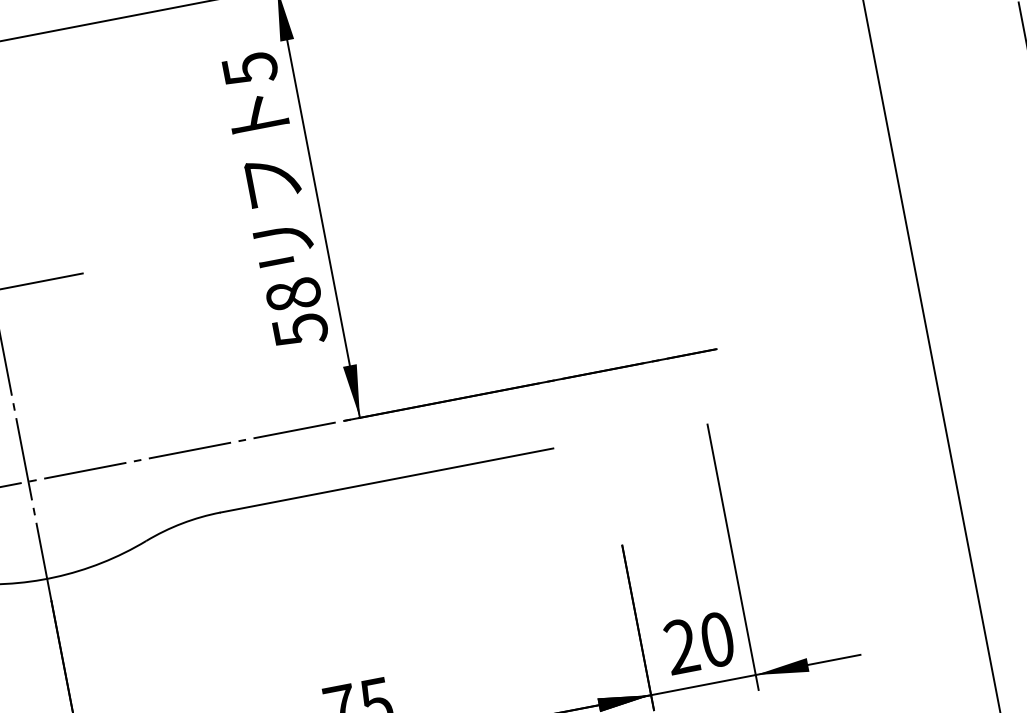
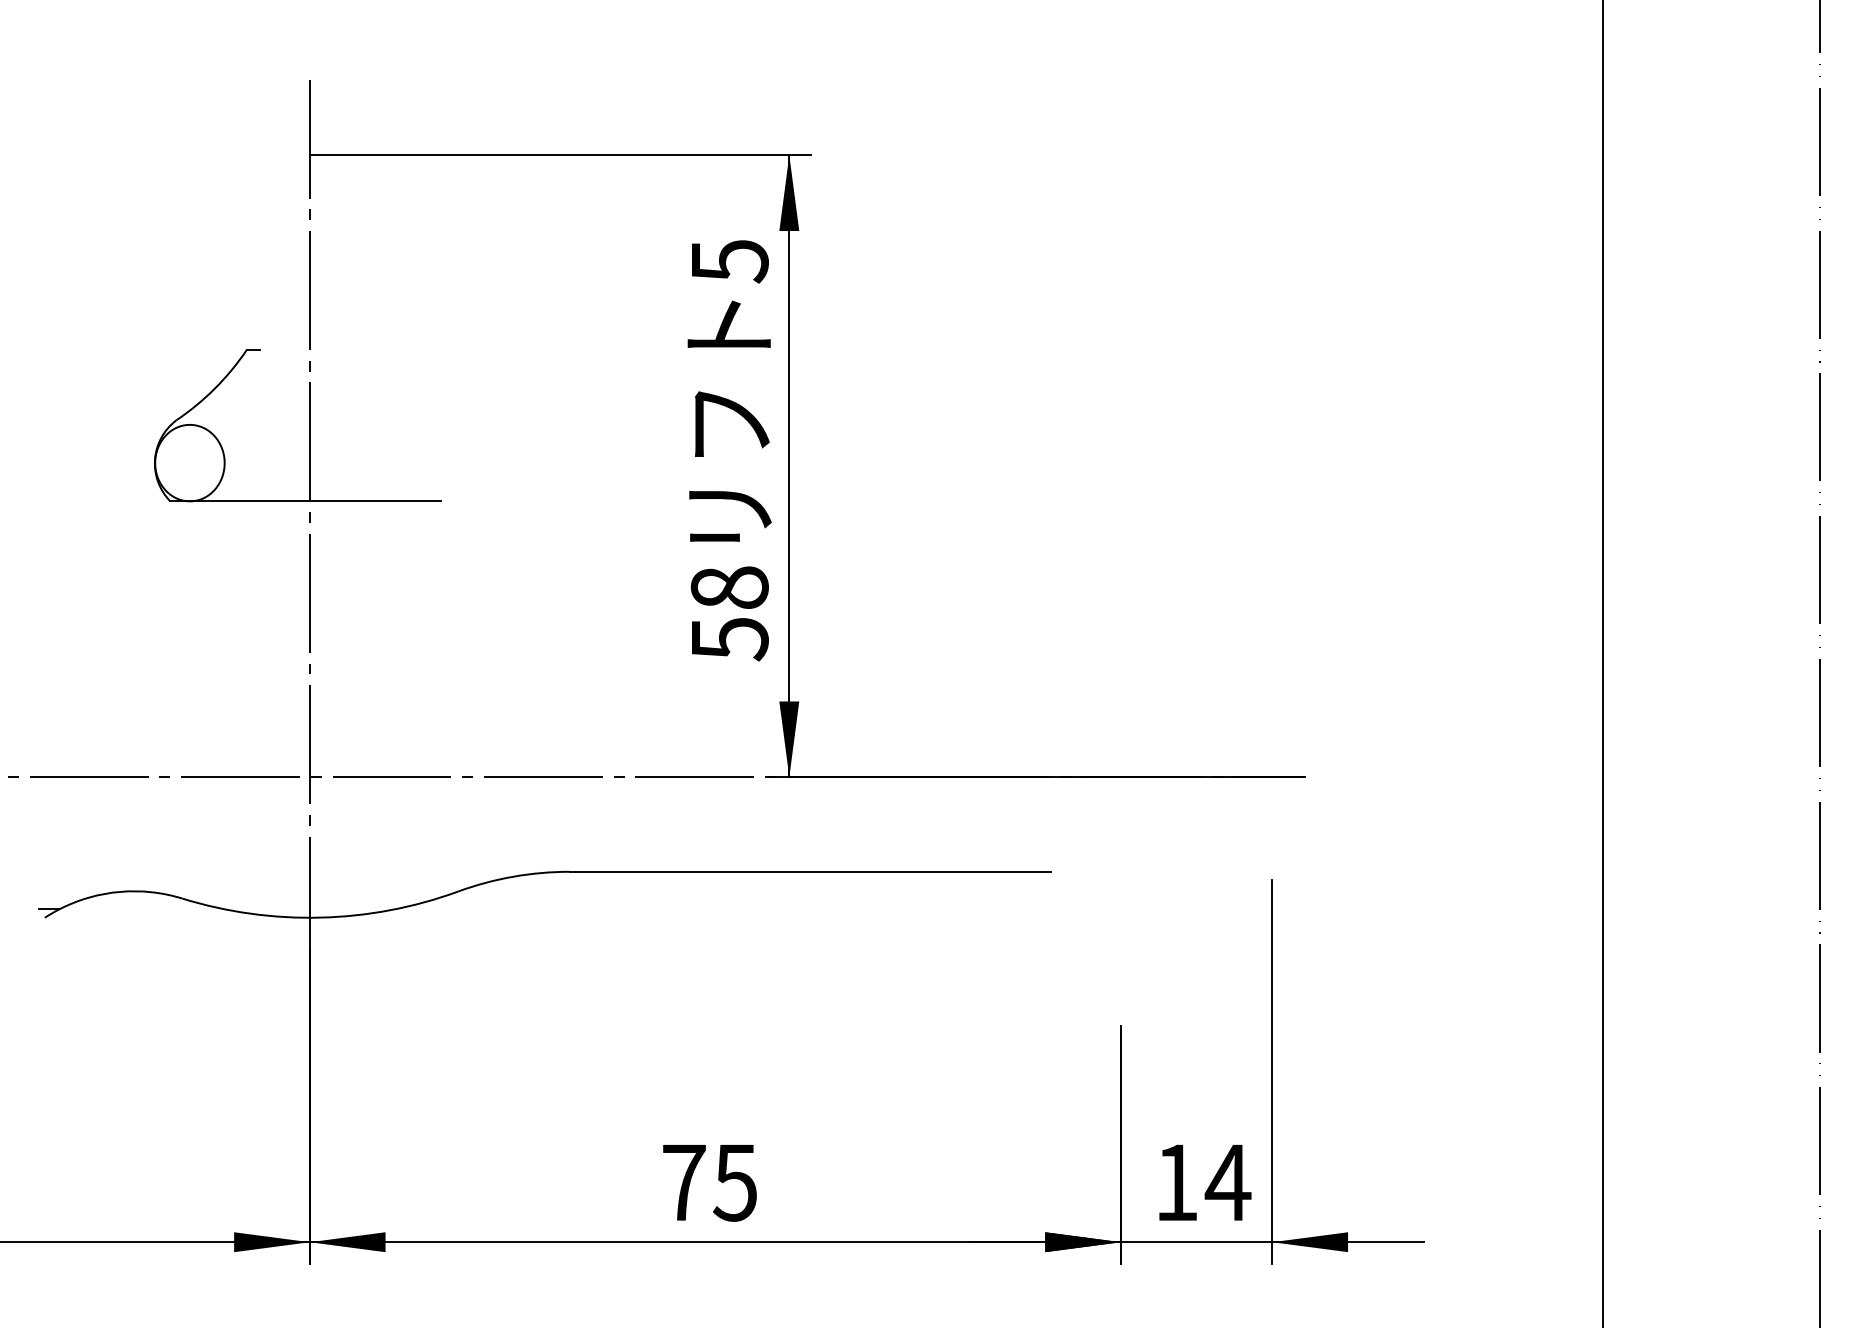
text: (700, 642) -> (1203, 1182), 20 -> 14

